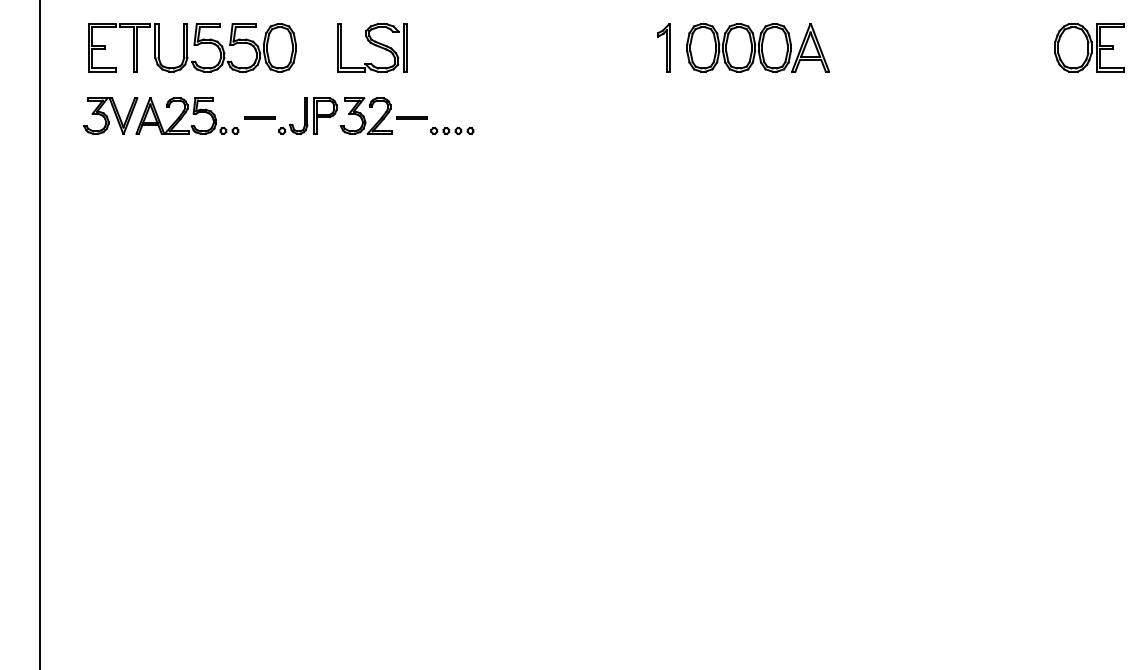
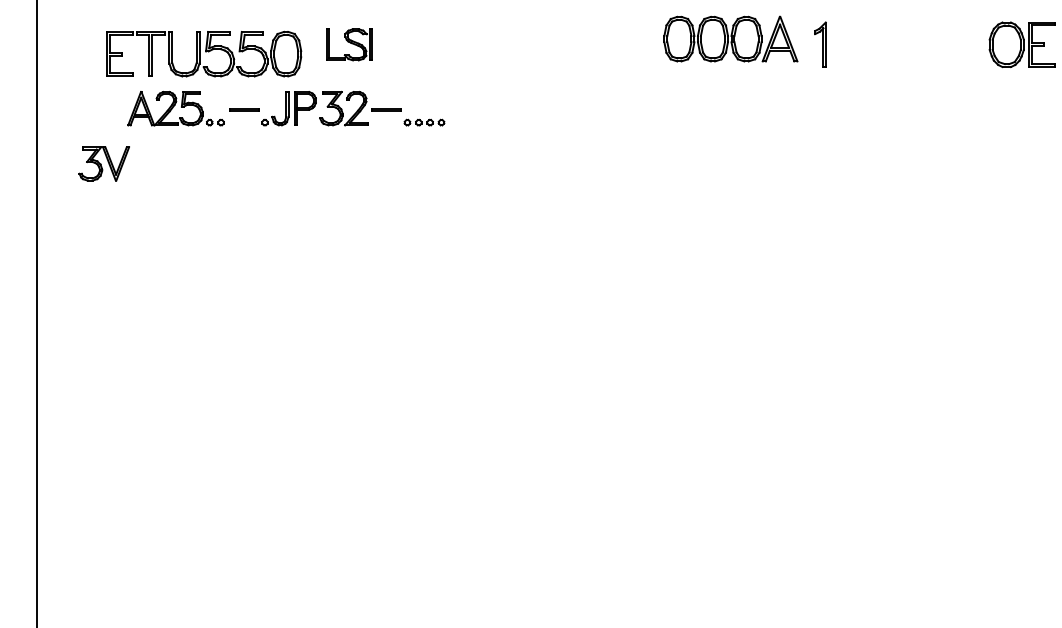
part: (192, 47) -> (204, 53), moved
part: (372, 47) -> (349, 44), size x0.7
part: (663, 47) -> (820, 44), moved
part: (757, 47) -> (730, 38), moved
part: (110, 115) -> (103, 163), moved

